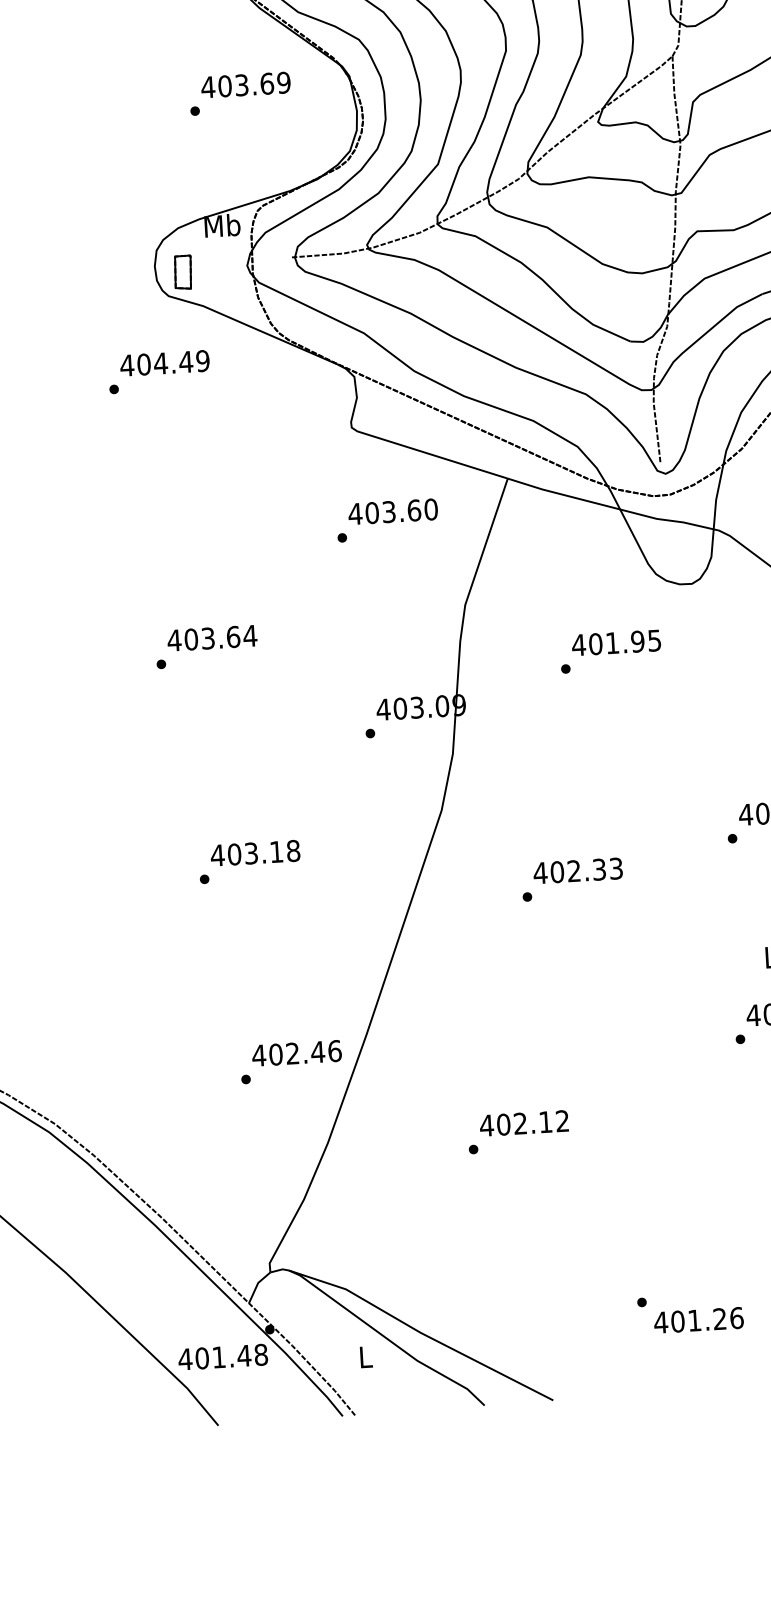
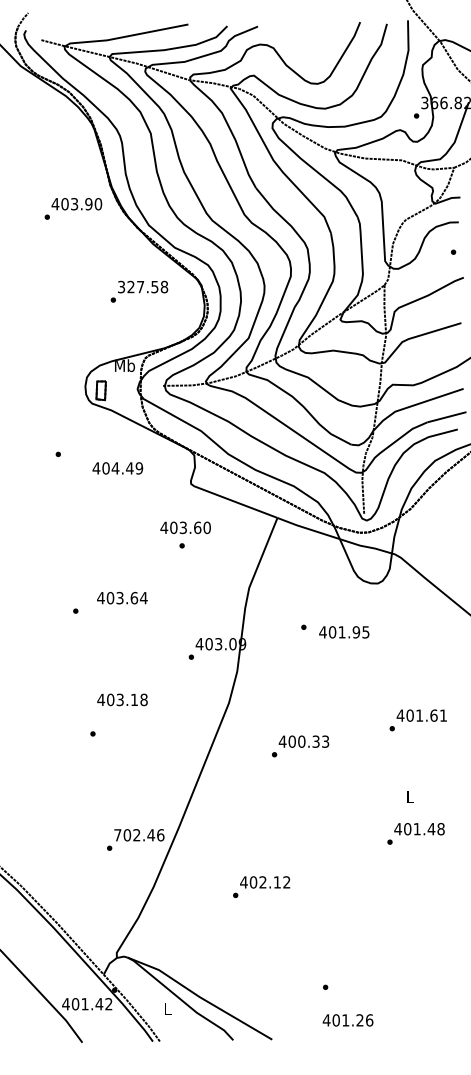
text: (245, 84) -> (142, 286), 403.69 -> 327.58
text: (164, 363) -> (117, 468), moved
text: (392, 511) -> (185, 527), moved
text: (212, 638) -> (122, 598), moved
text: (616, 643) -> (344, 632), moved
text: (255, 852) -> (122, 699), moved
text: (573, 870) -> (301, 741), 402.33 -> 400.33
text: (258, 1056) -> (117, 835), 402.46 -> 702.46
text: (697, 1320) -> (347, 1020), moved
text: (260, 1355) -> (108, 1004), 401.48 -> 401.42

